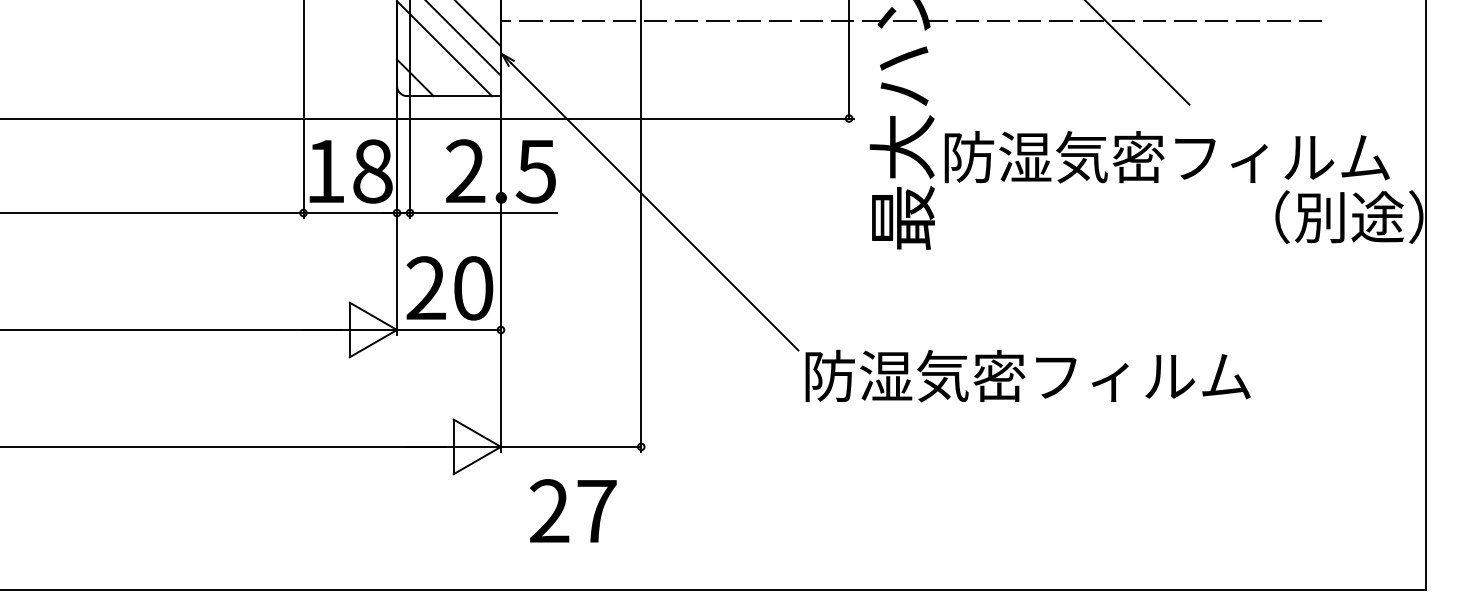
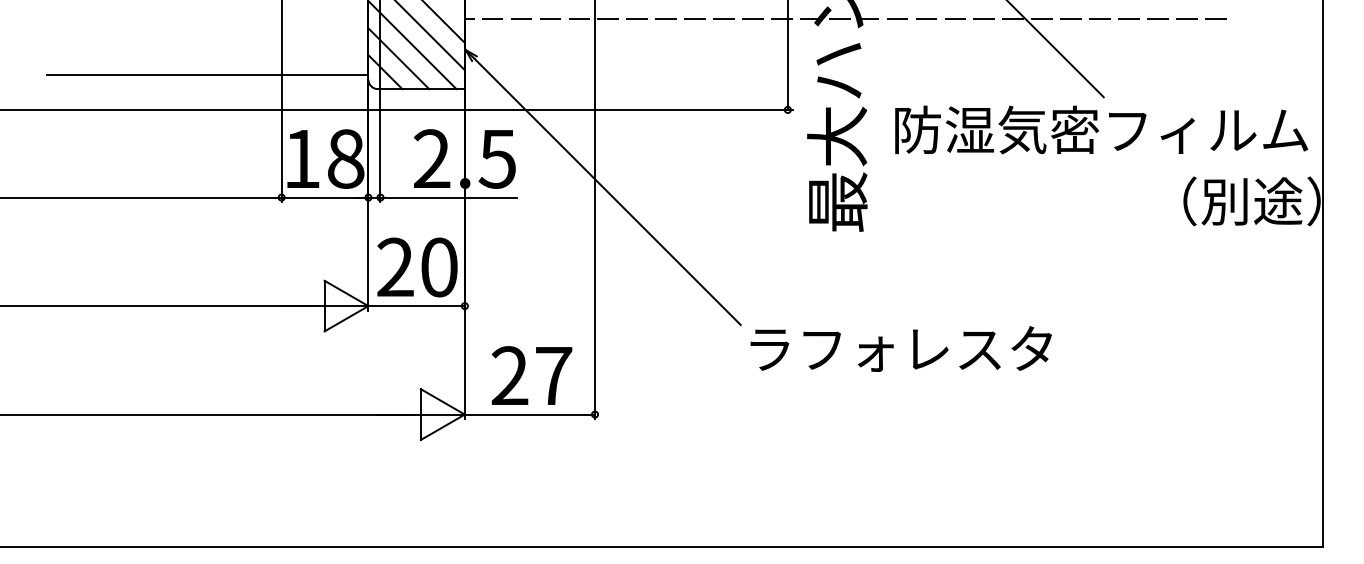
line: (429, 63) -> (398, 58), added
line: (223, 80) -> (207, 74), added
text: (1166, 157) -> (1100, 130), moved
text: (1027, 375) -> (953, 348), 防湿気密フィルム -> ラフォレスタ
text: (573, 510) -> (532, 375), moved

